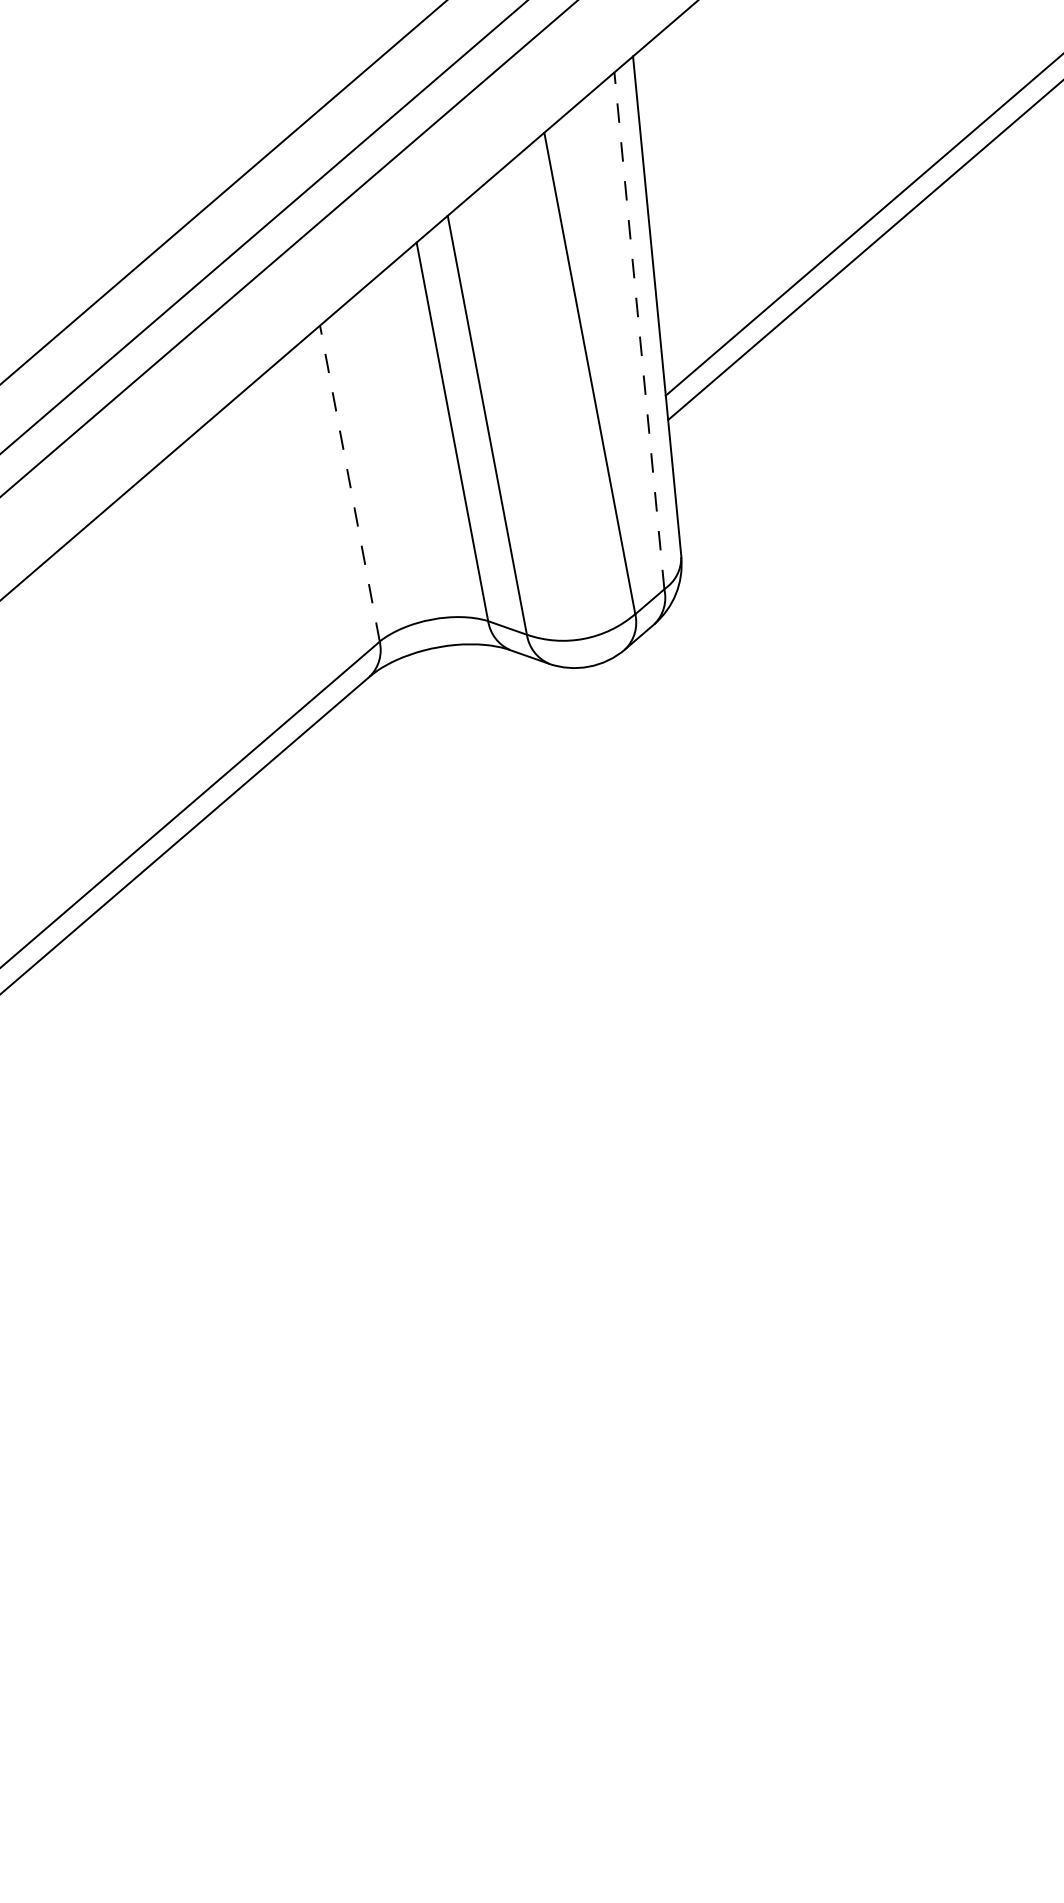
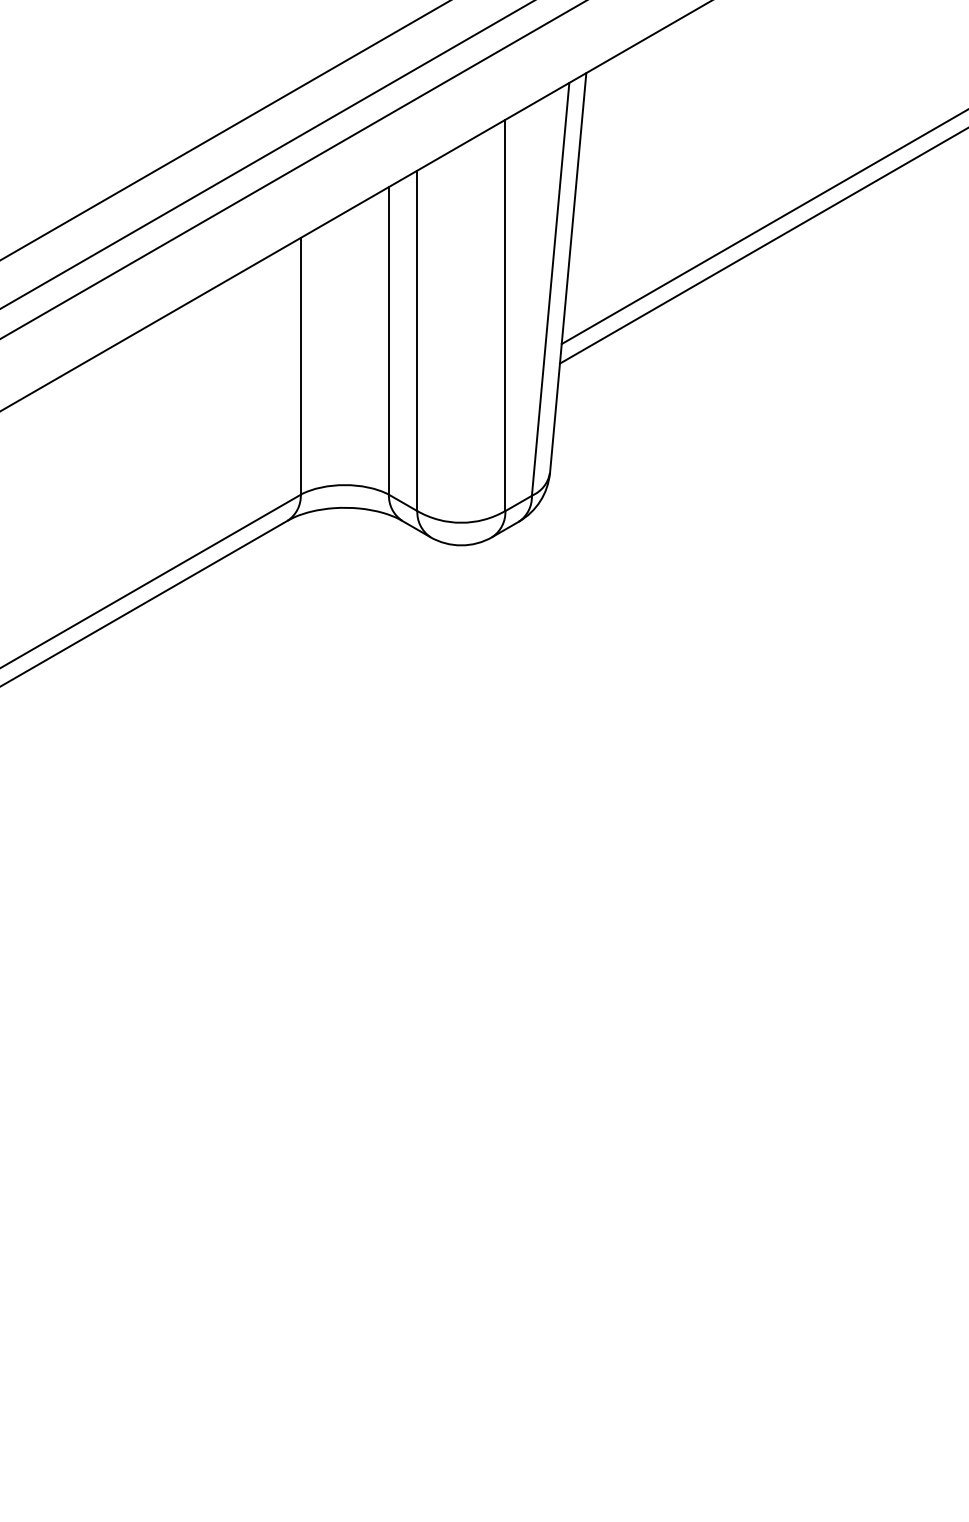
line: (639, 329) -> (550, 288), dashed -> solid
line: (349, 482) -> (300, 365), dashed -> solid

